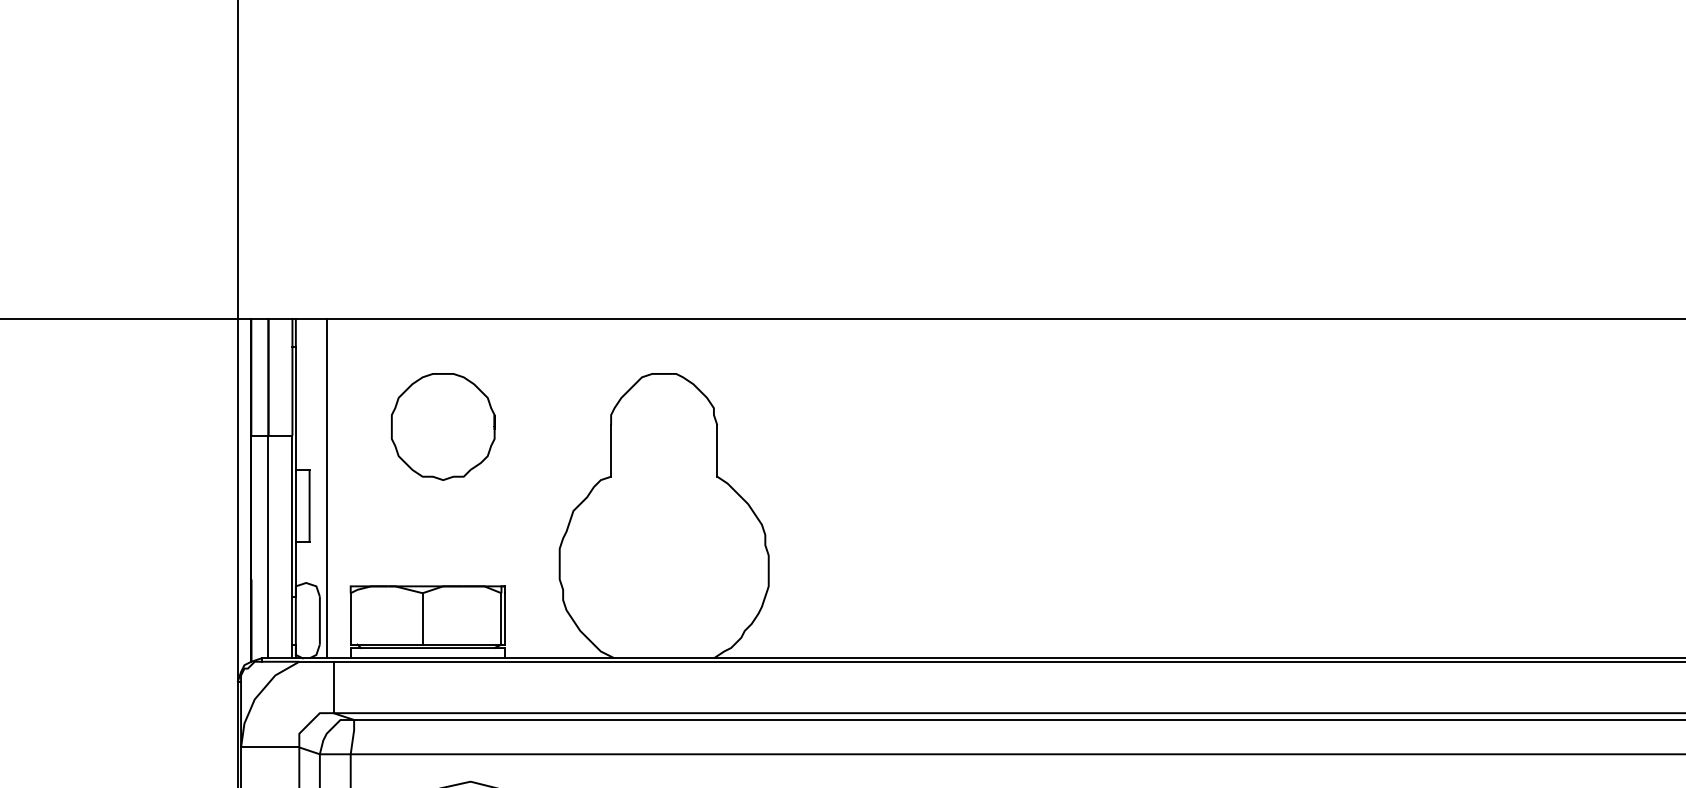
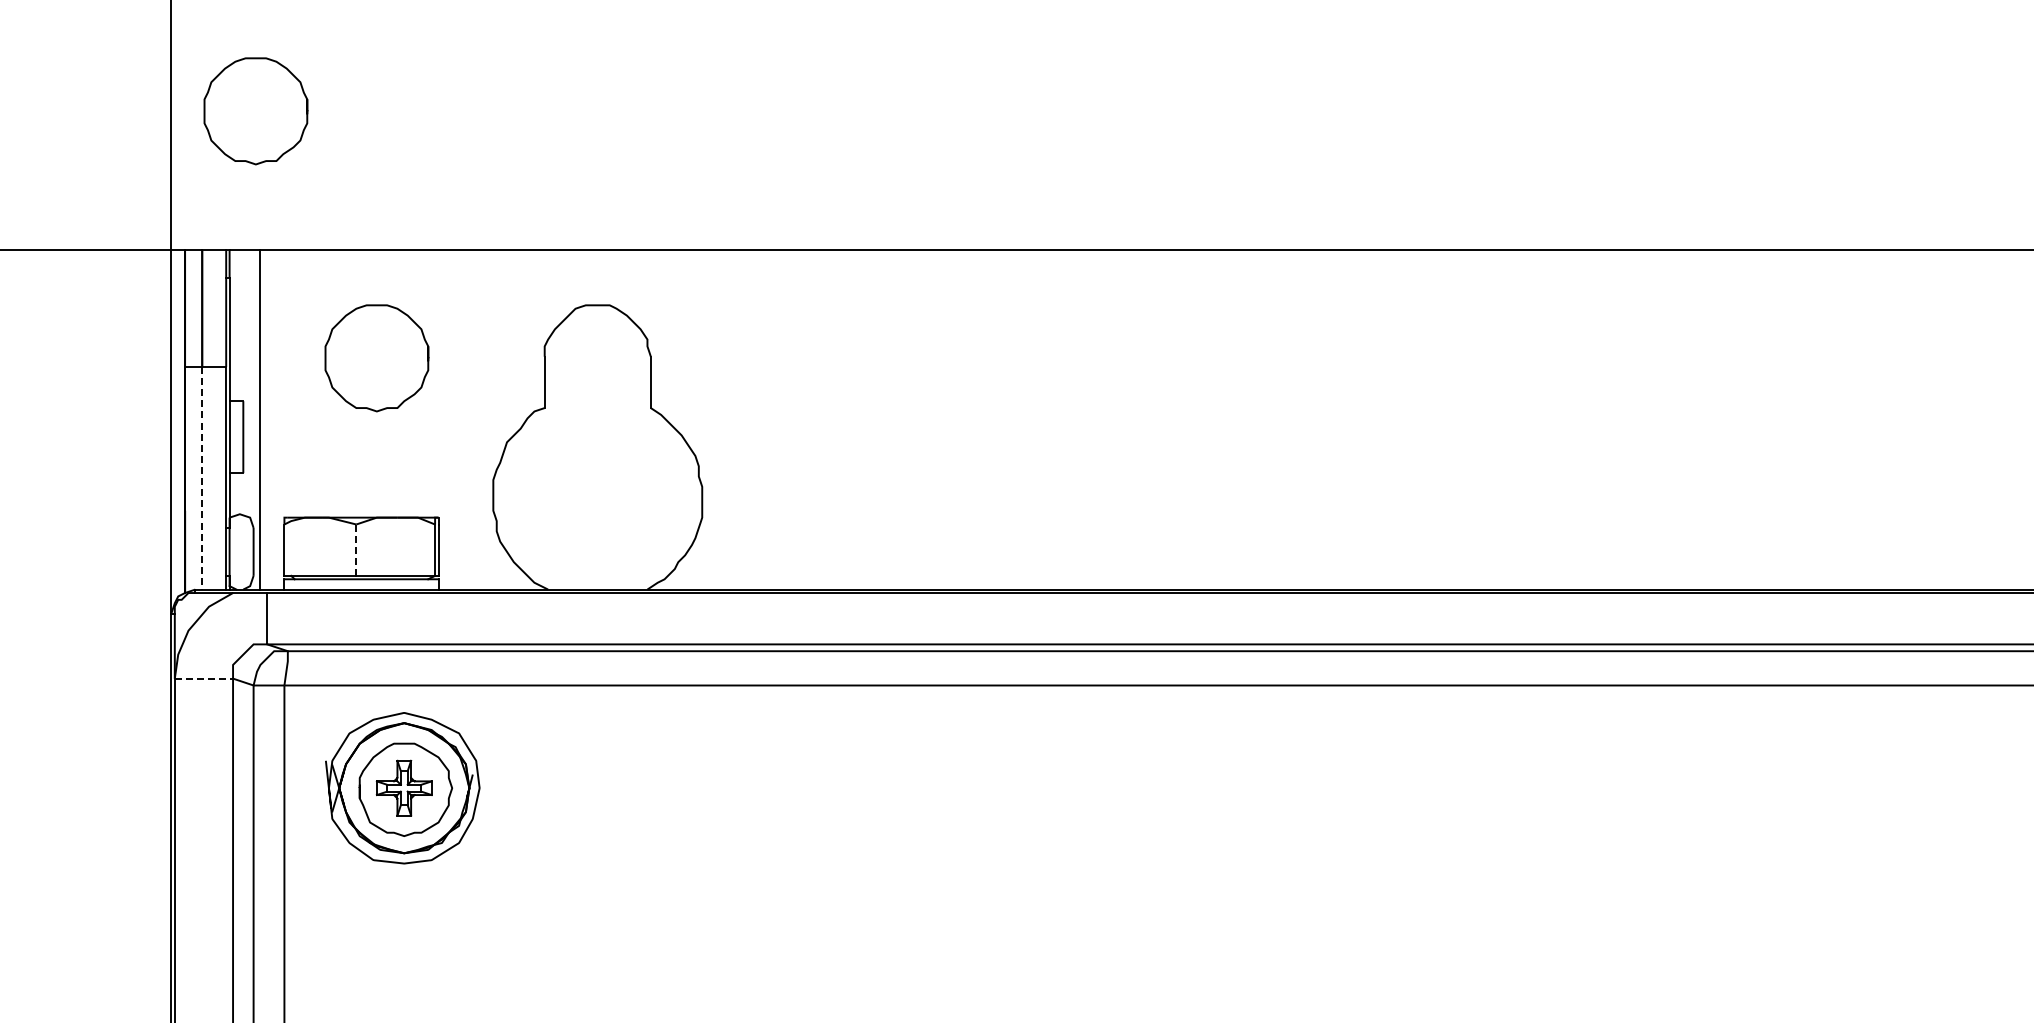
curve: (349, 221) -> (283, 152), added
line: (268, 547) -> (202, 478), solid -> dashed
line: (422, 619) -> (356, 550), solid -> dashed
line: (270, 747) -> (204, 678), solid -> dashed

